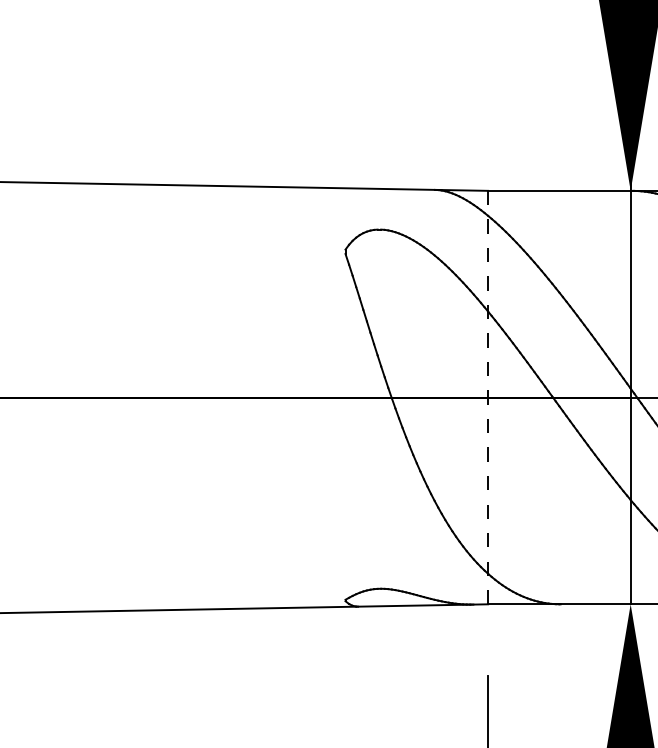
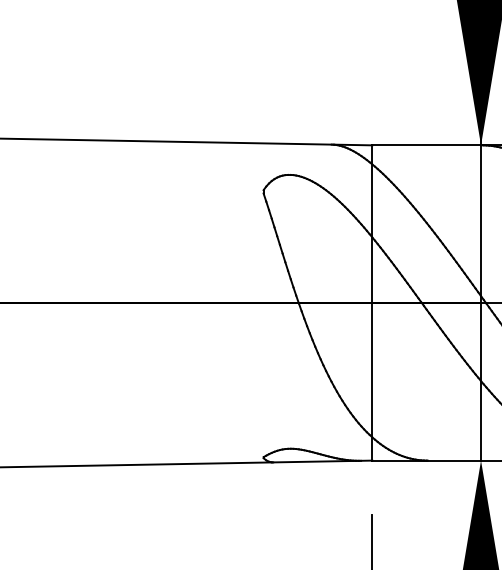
line: (488, 397) -> (372, 302), dashed -> solid

